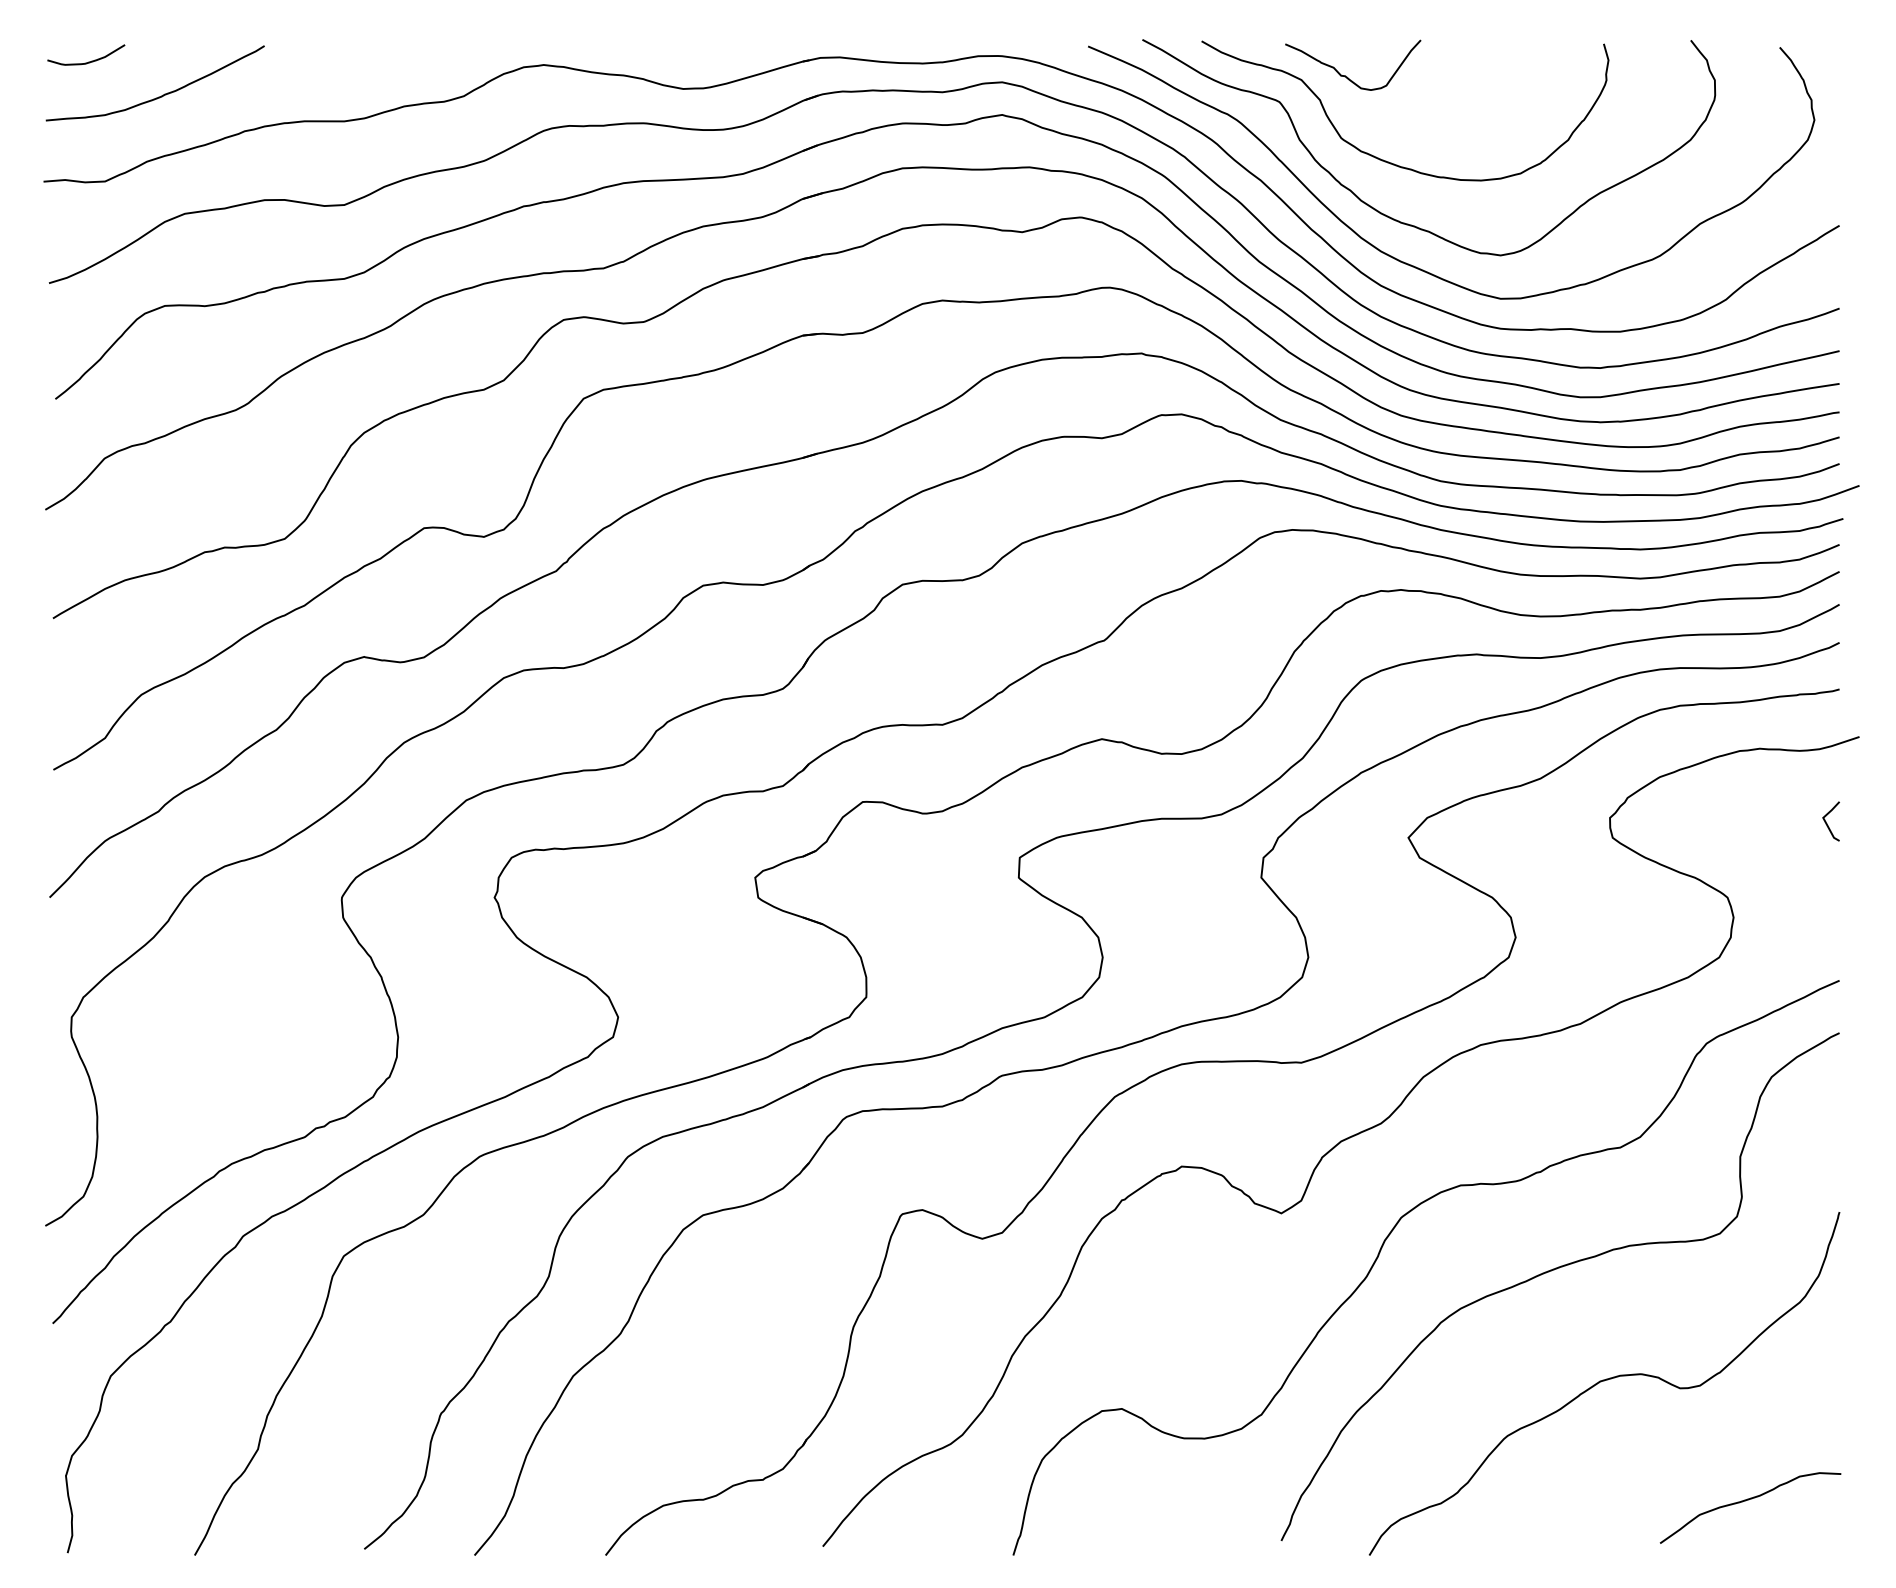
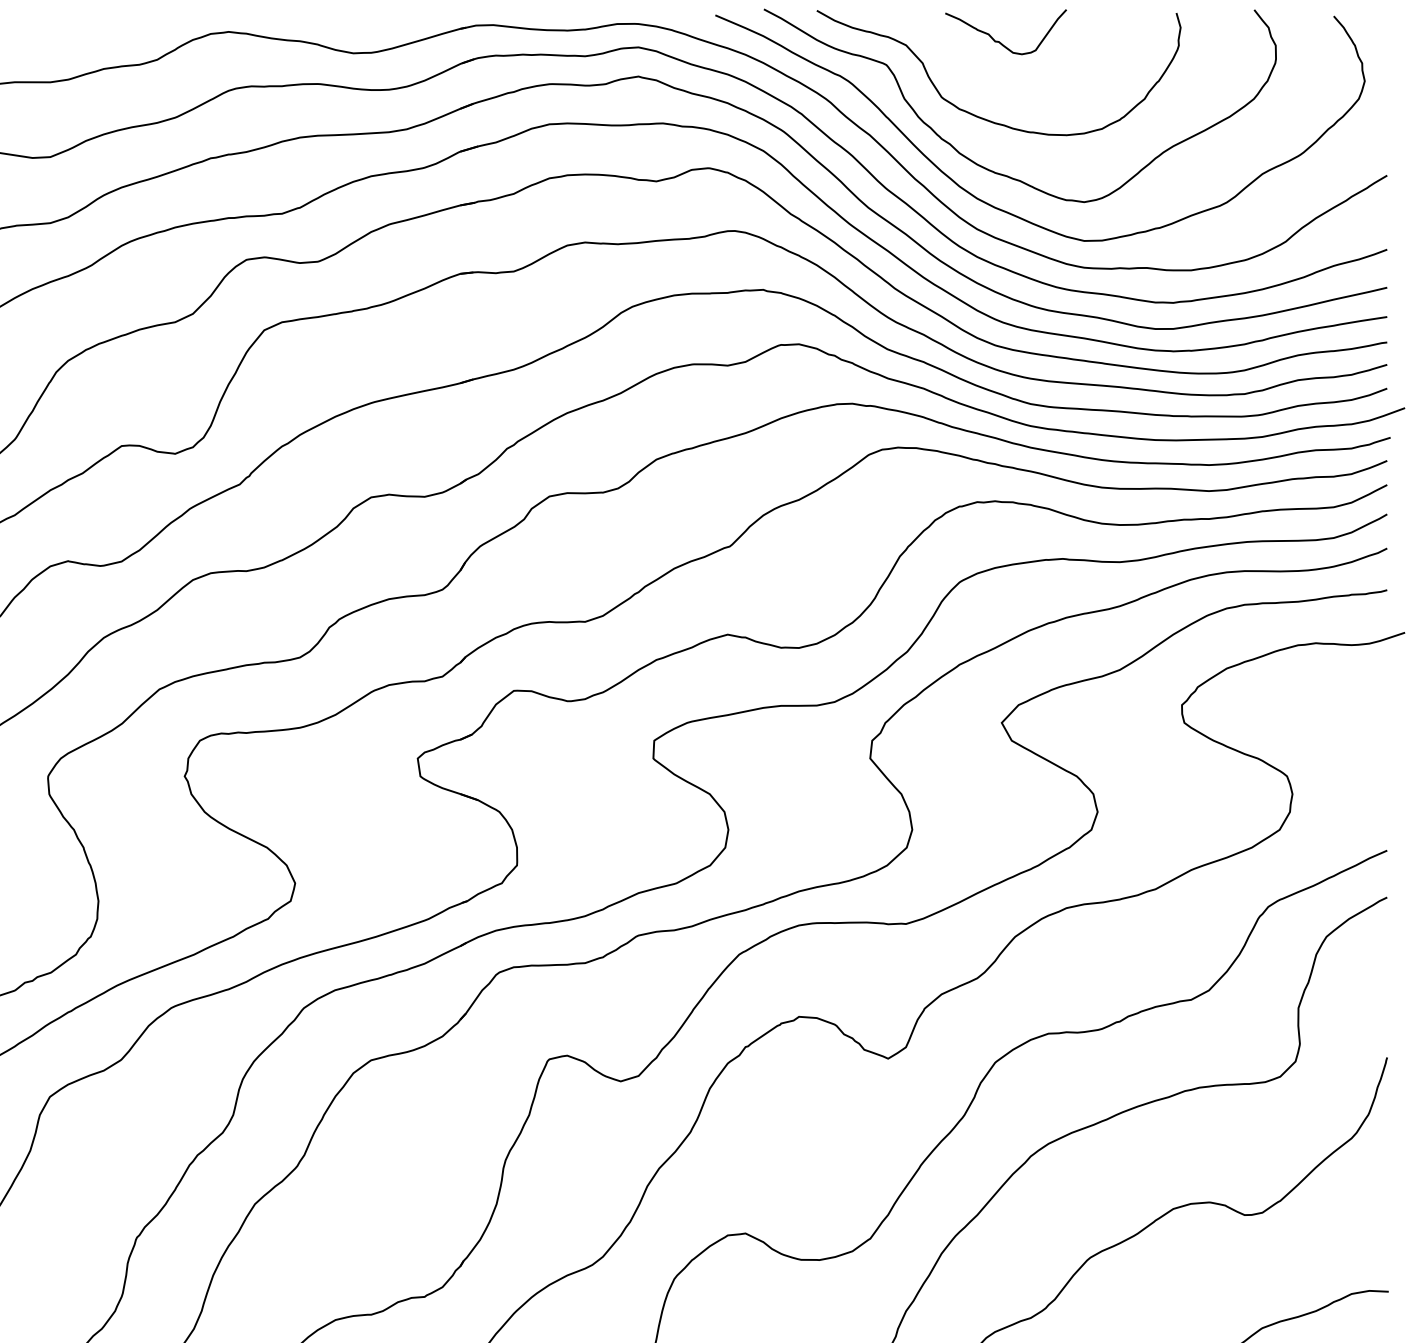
curve: (1347, 76) -> (1000, 42), moved
line: (1827, 823) -> (1376, 710), removed

